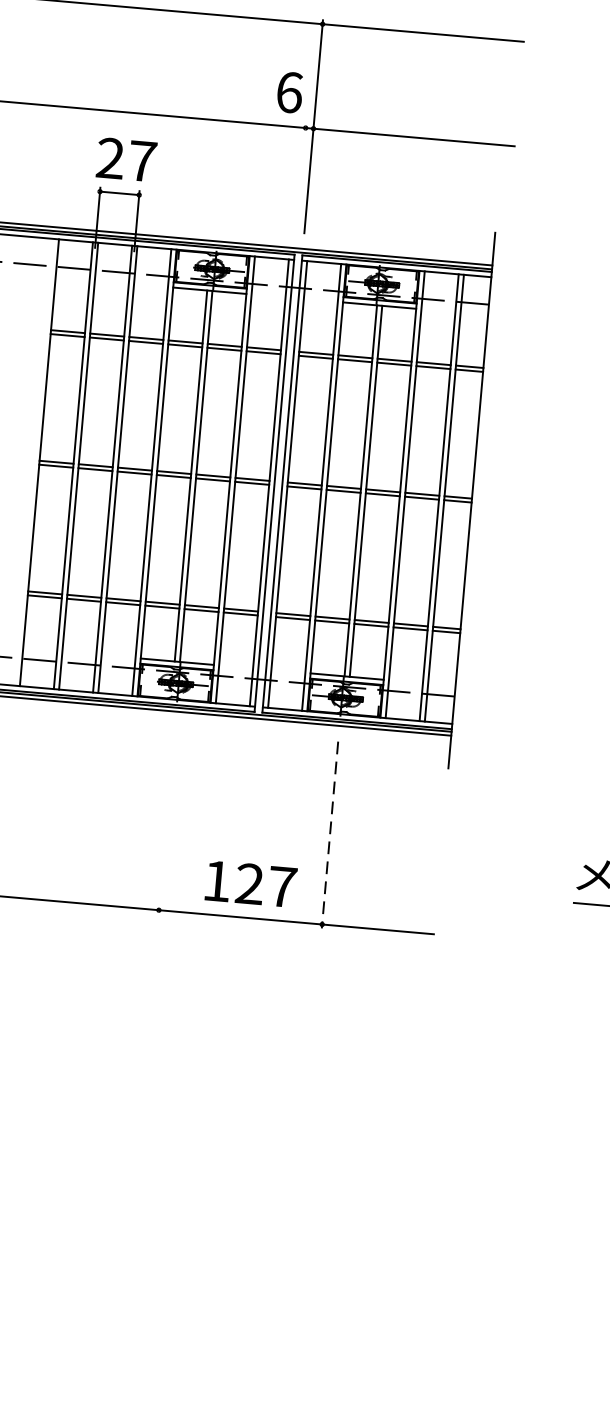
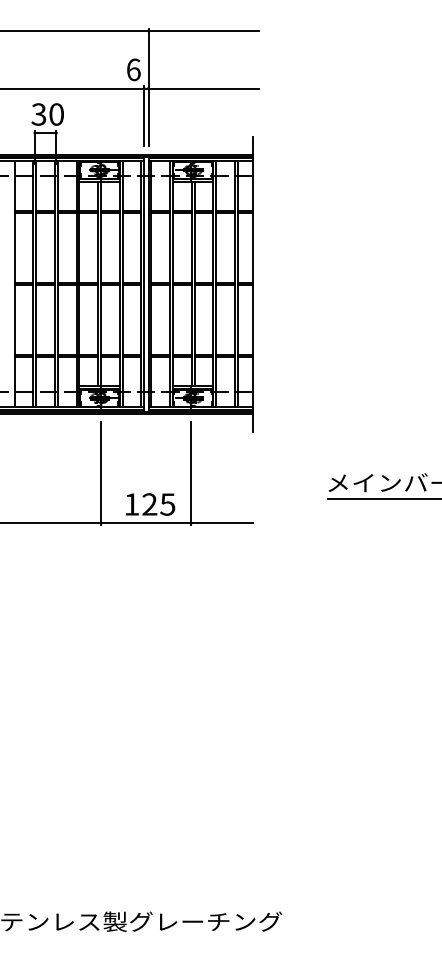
text: (125, 159) -> (47, 114), 27 -> 30
line: (301, 178) -> (144, 116), added
line: (166, 820) -> (101, 473), added
line: (330, 836) -> (191, 474), dashed -> solid
text: (281, 886) -> (167, 504), 127 -> 125

